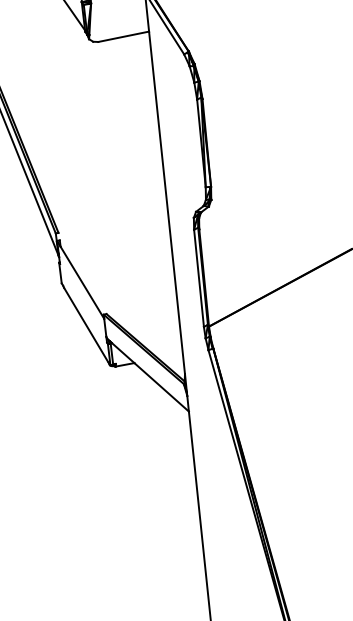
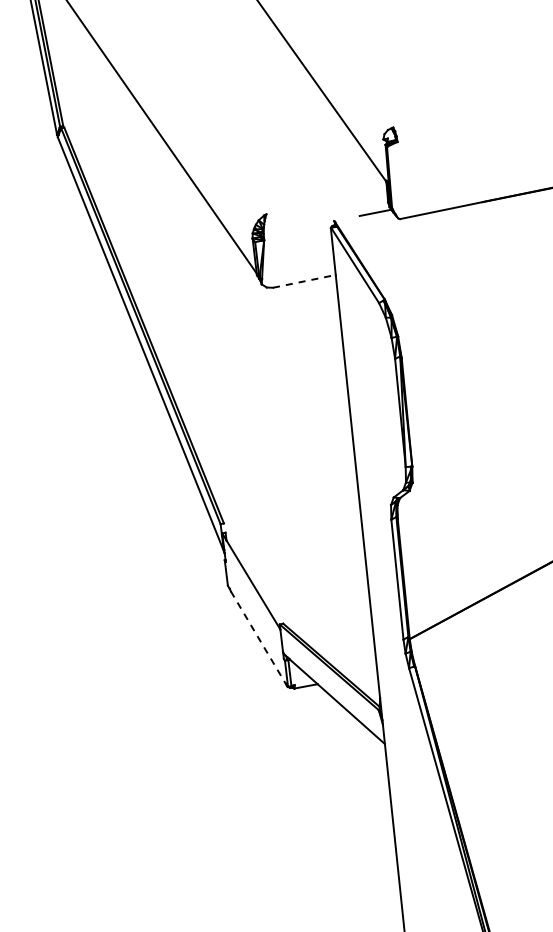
line: (123, 36) -> (304, 281), solid -> dashed
line: (87, 326) -> (259, 639), solid -> dashed

